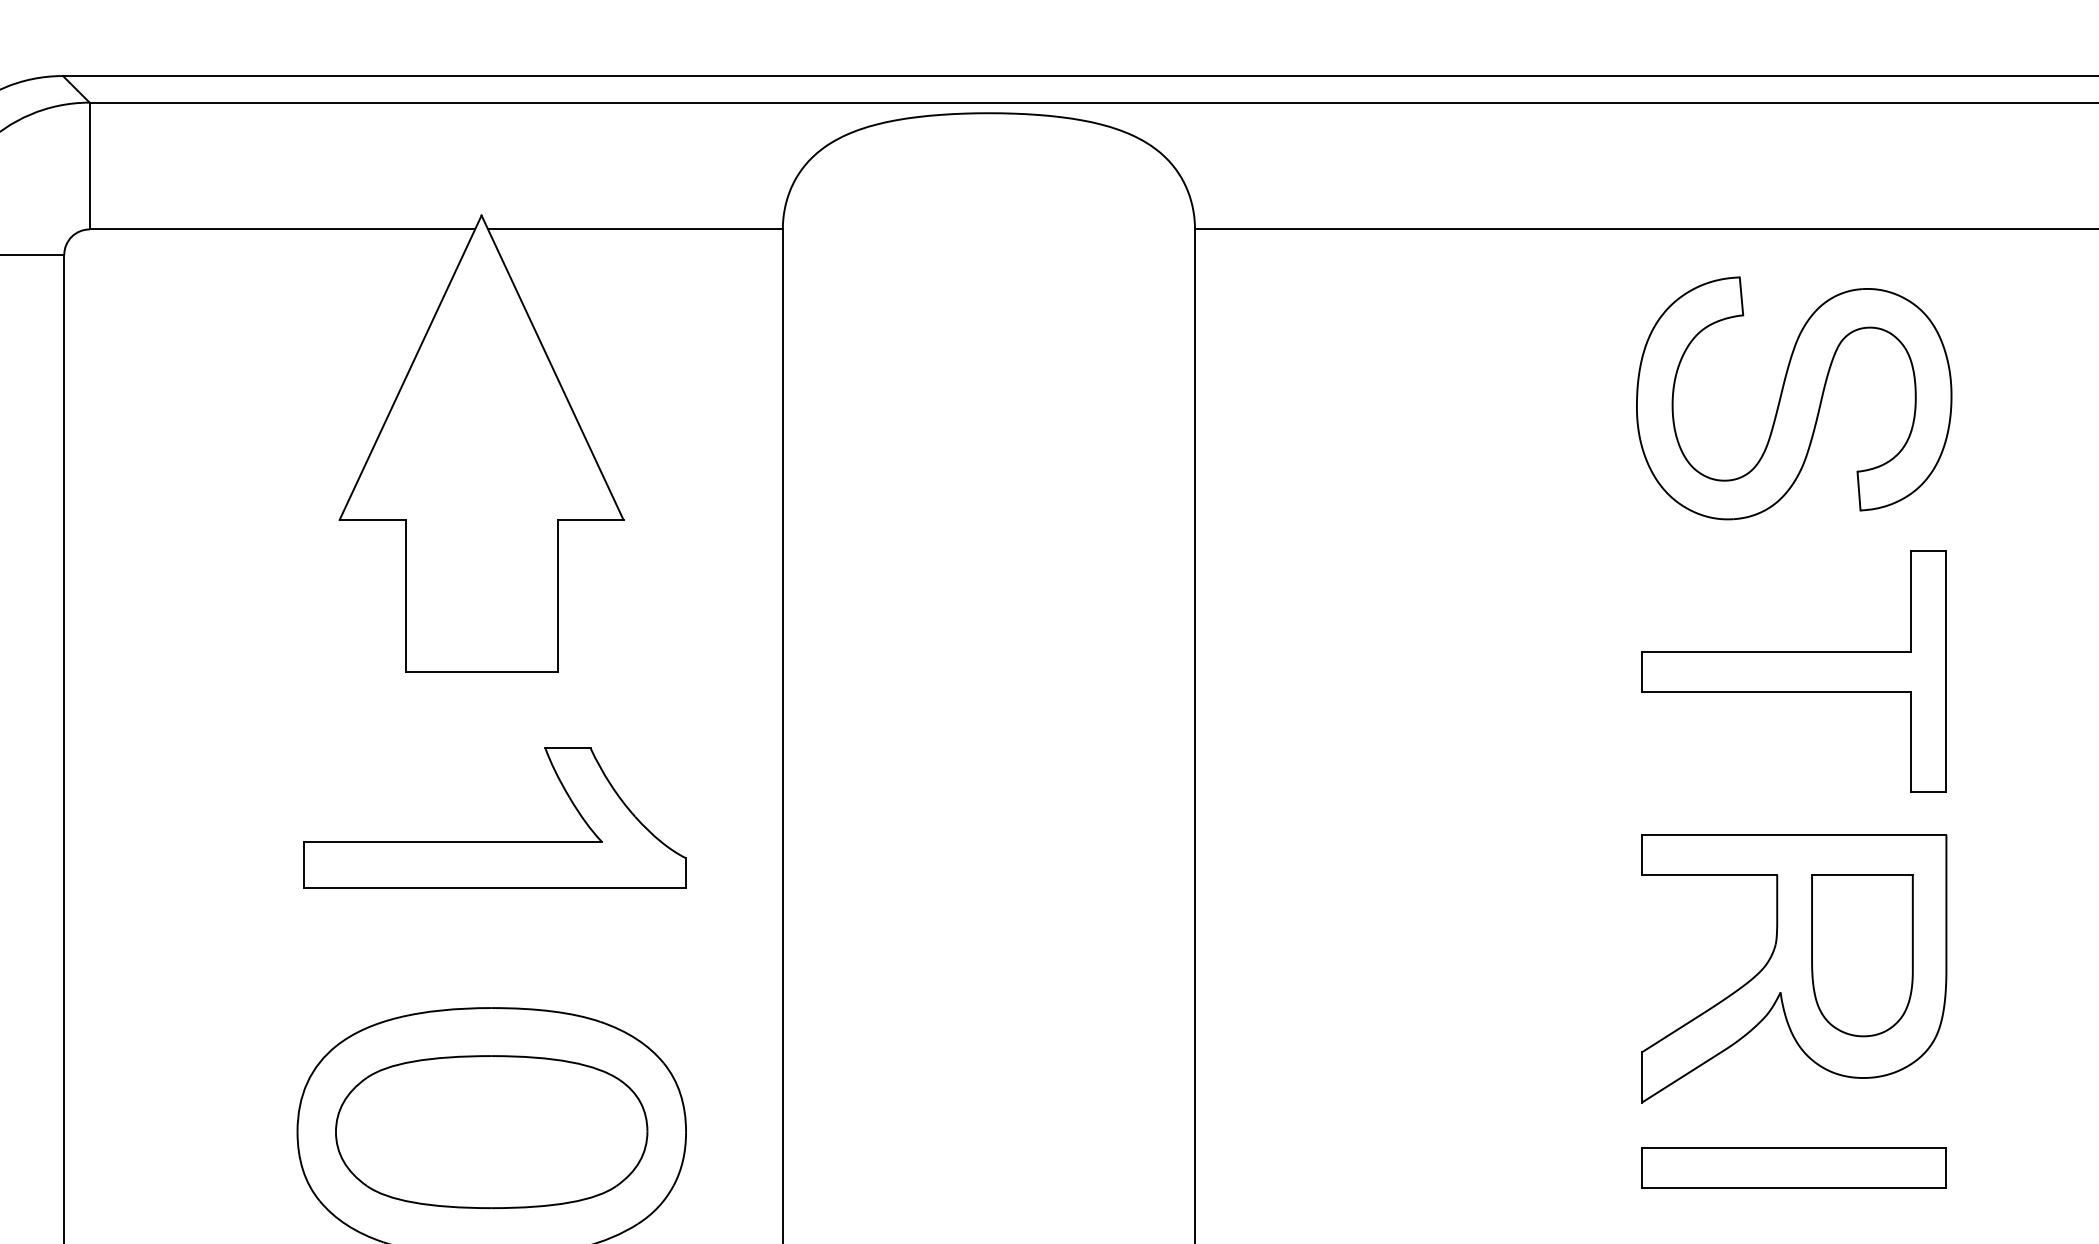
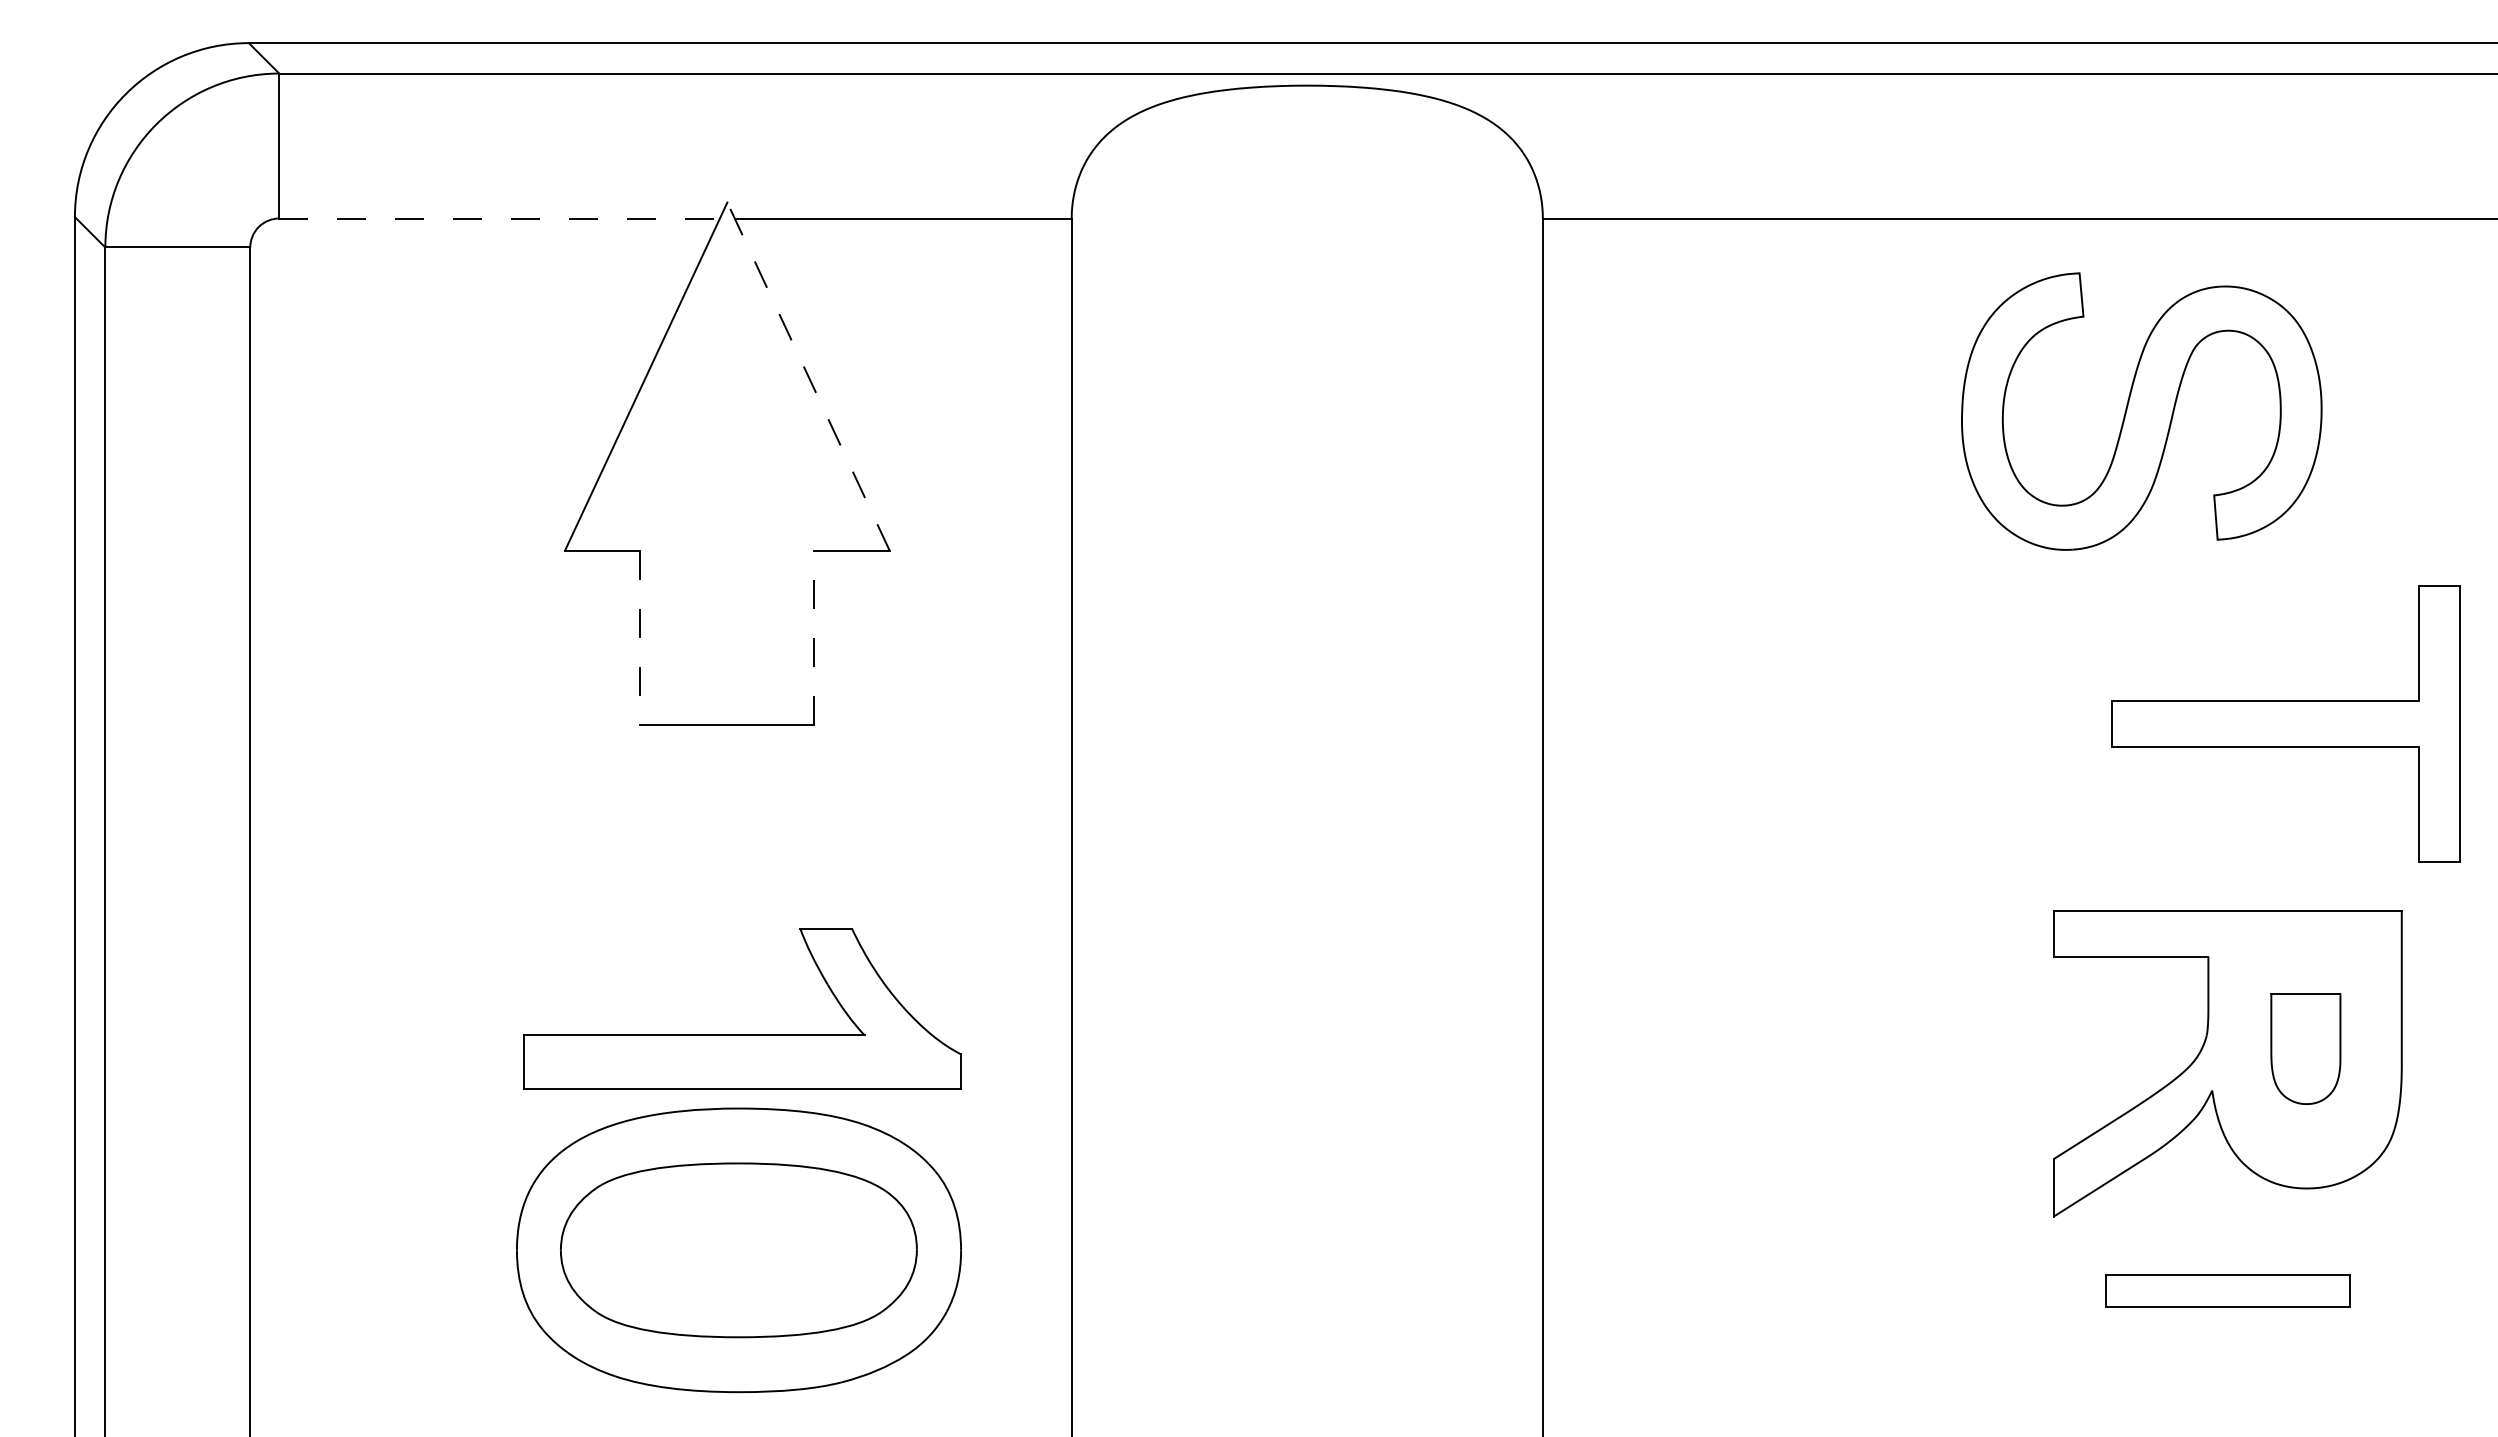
line: (283, 229) -> (500, 218), solid -> dashed
line: (552, 367) -> (808, 376), solid -> dashed
part: (1793, 398) -> (2141, 411), moved
line: (405, 595) -> (640, 637), solid -> dashed
line: (557, 595) -> (814, 637), solid -> dashed
part: (1793, 671) -> (2285, 723), moved
part: (494, 840) -> (742, 1034), moved
part: (1862, 955) -> (2305, 1048), size x0.6
part: (1793, 1167) -> (2227, 1290), size x0.7

